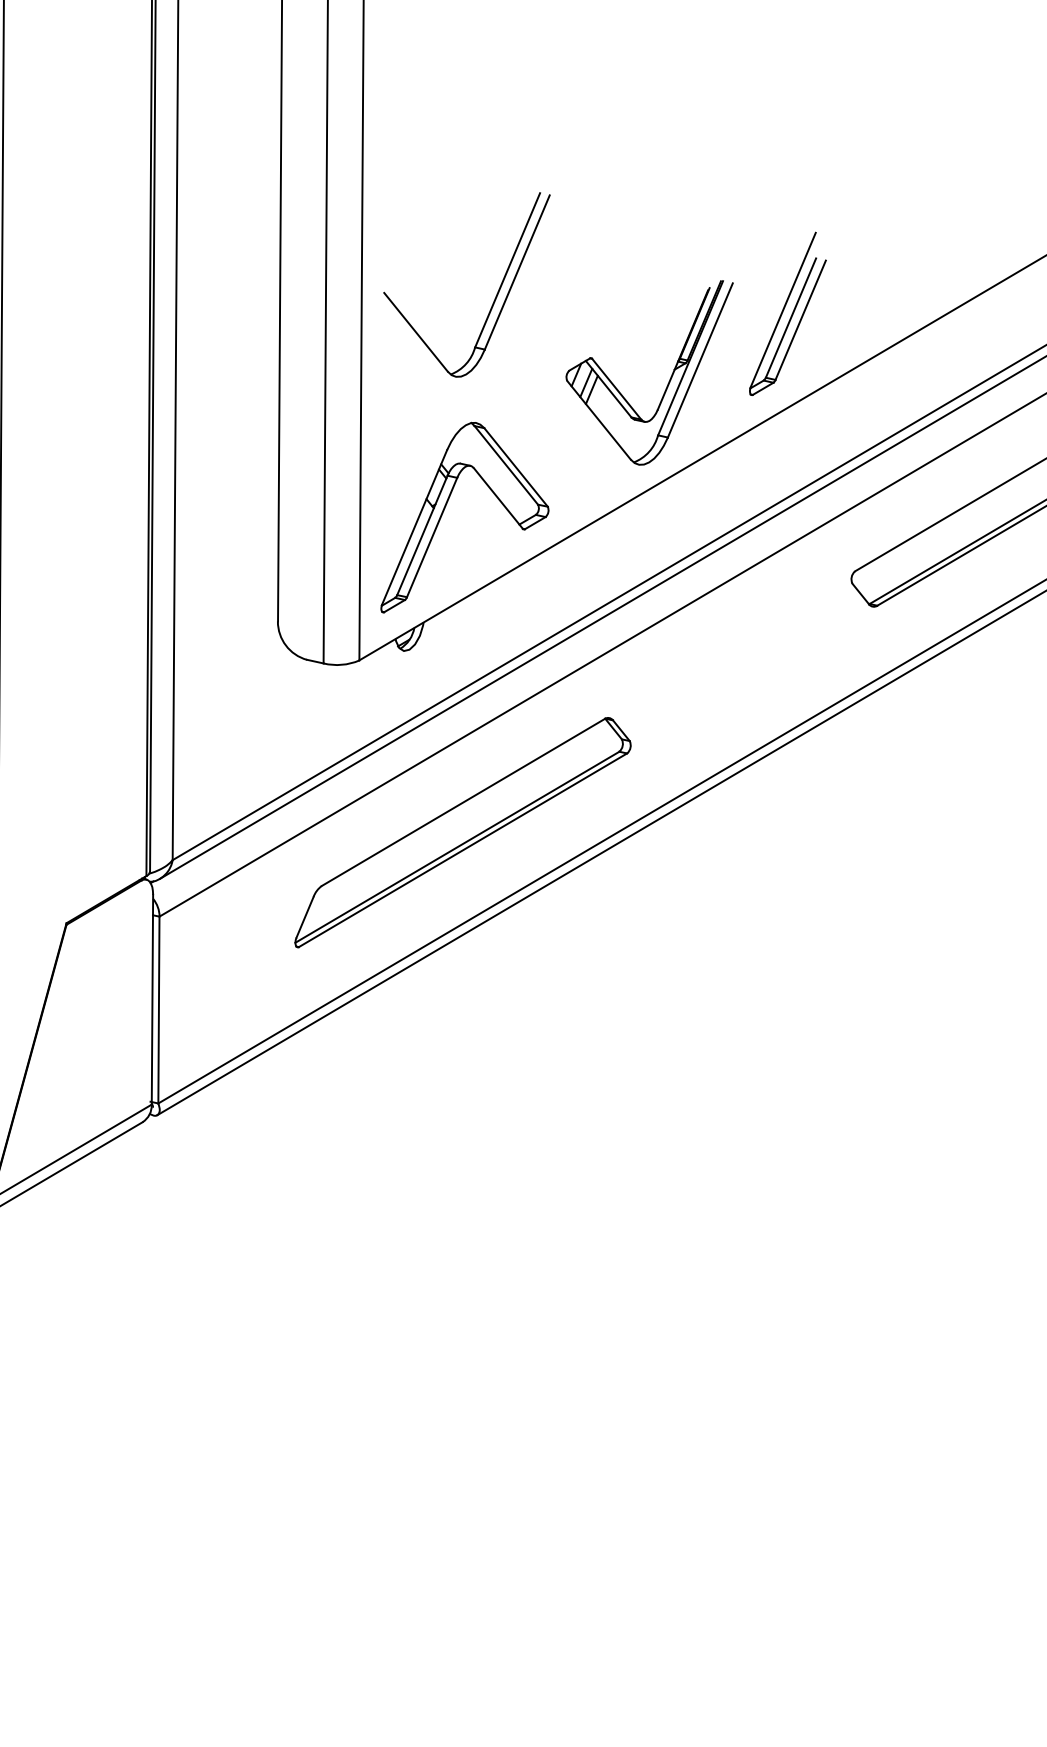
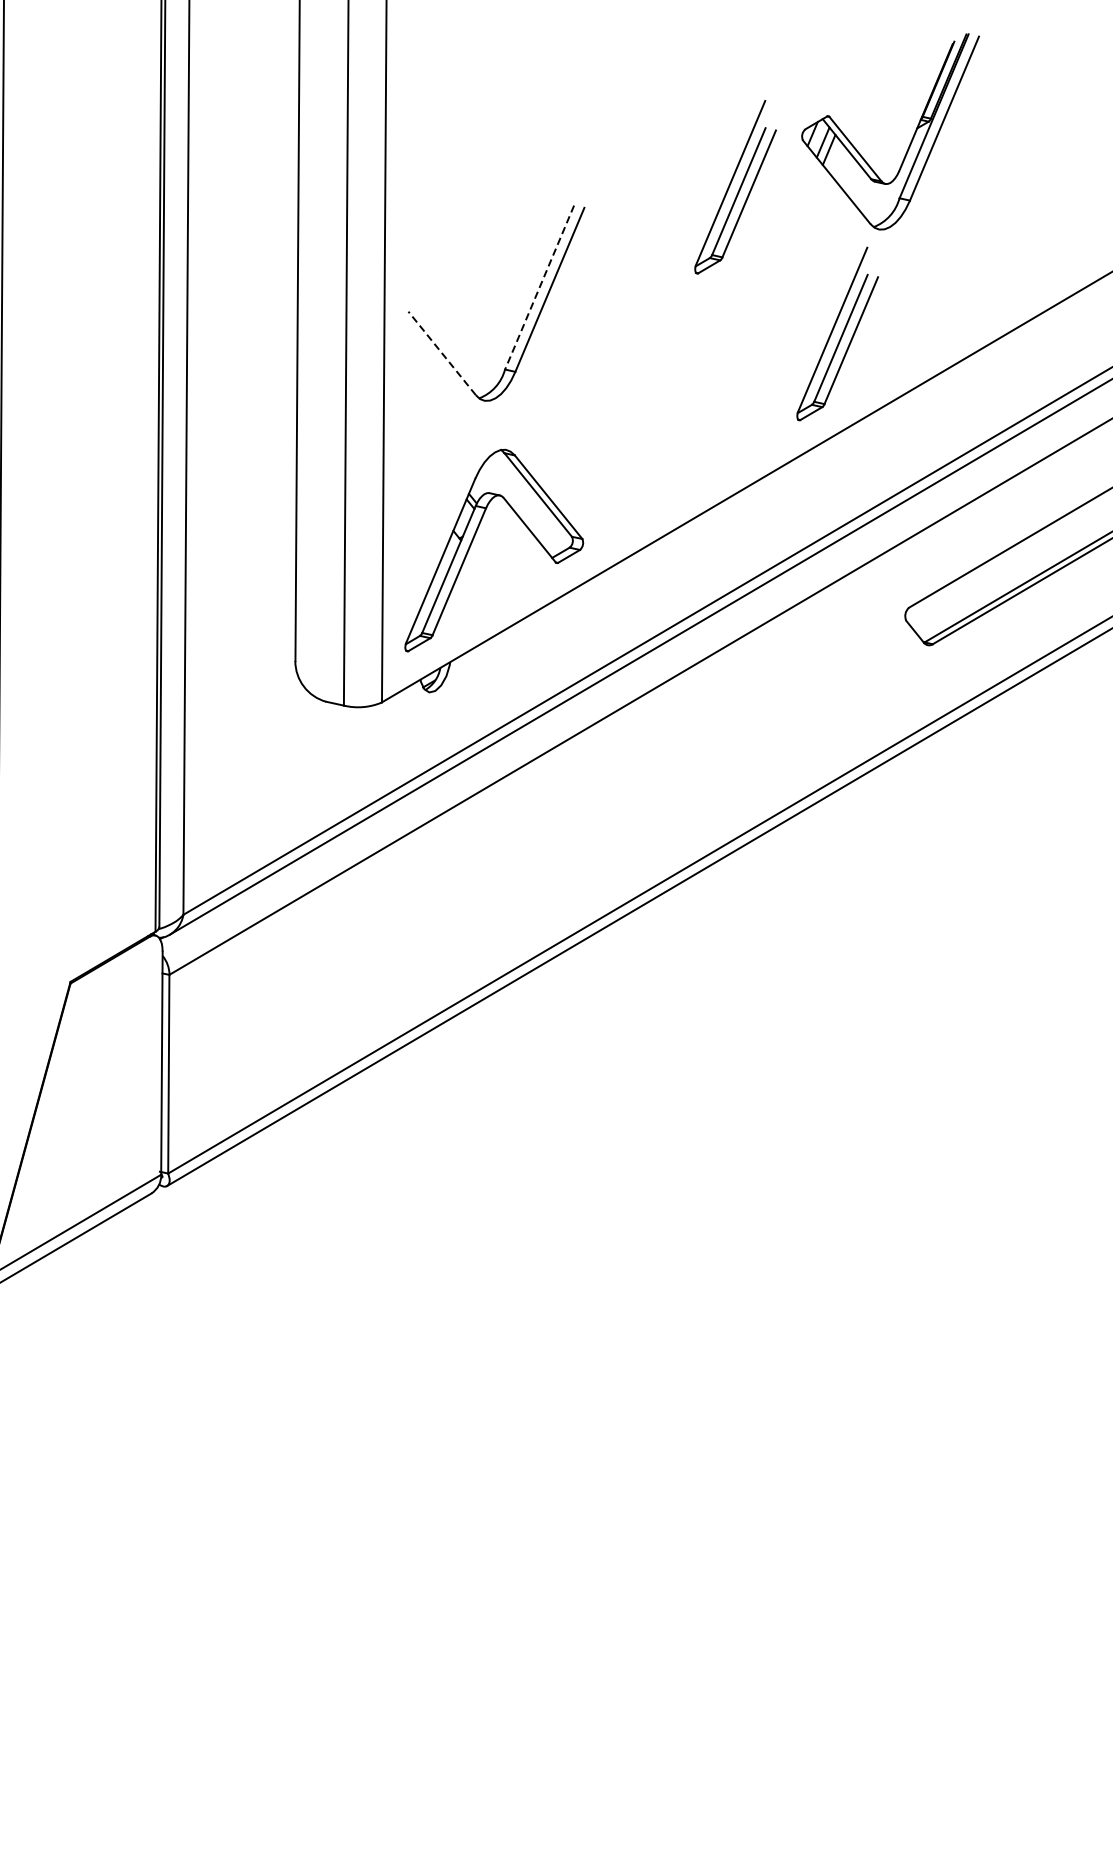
part: (691, 175) -> (735, 186), added
line: (507, 270) -> (539, 287), solid -> dashed
line: (415, 331) -> (441, 352), solid -> dashed
part: (668, 381) -> (910, 141), moved
part: (462, 832) -> (491, 885), removed

